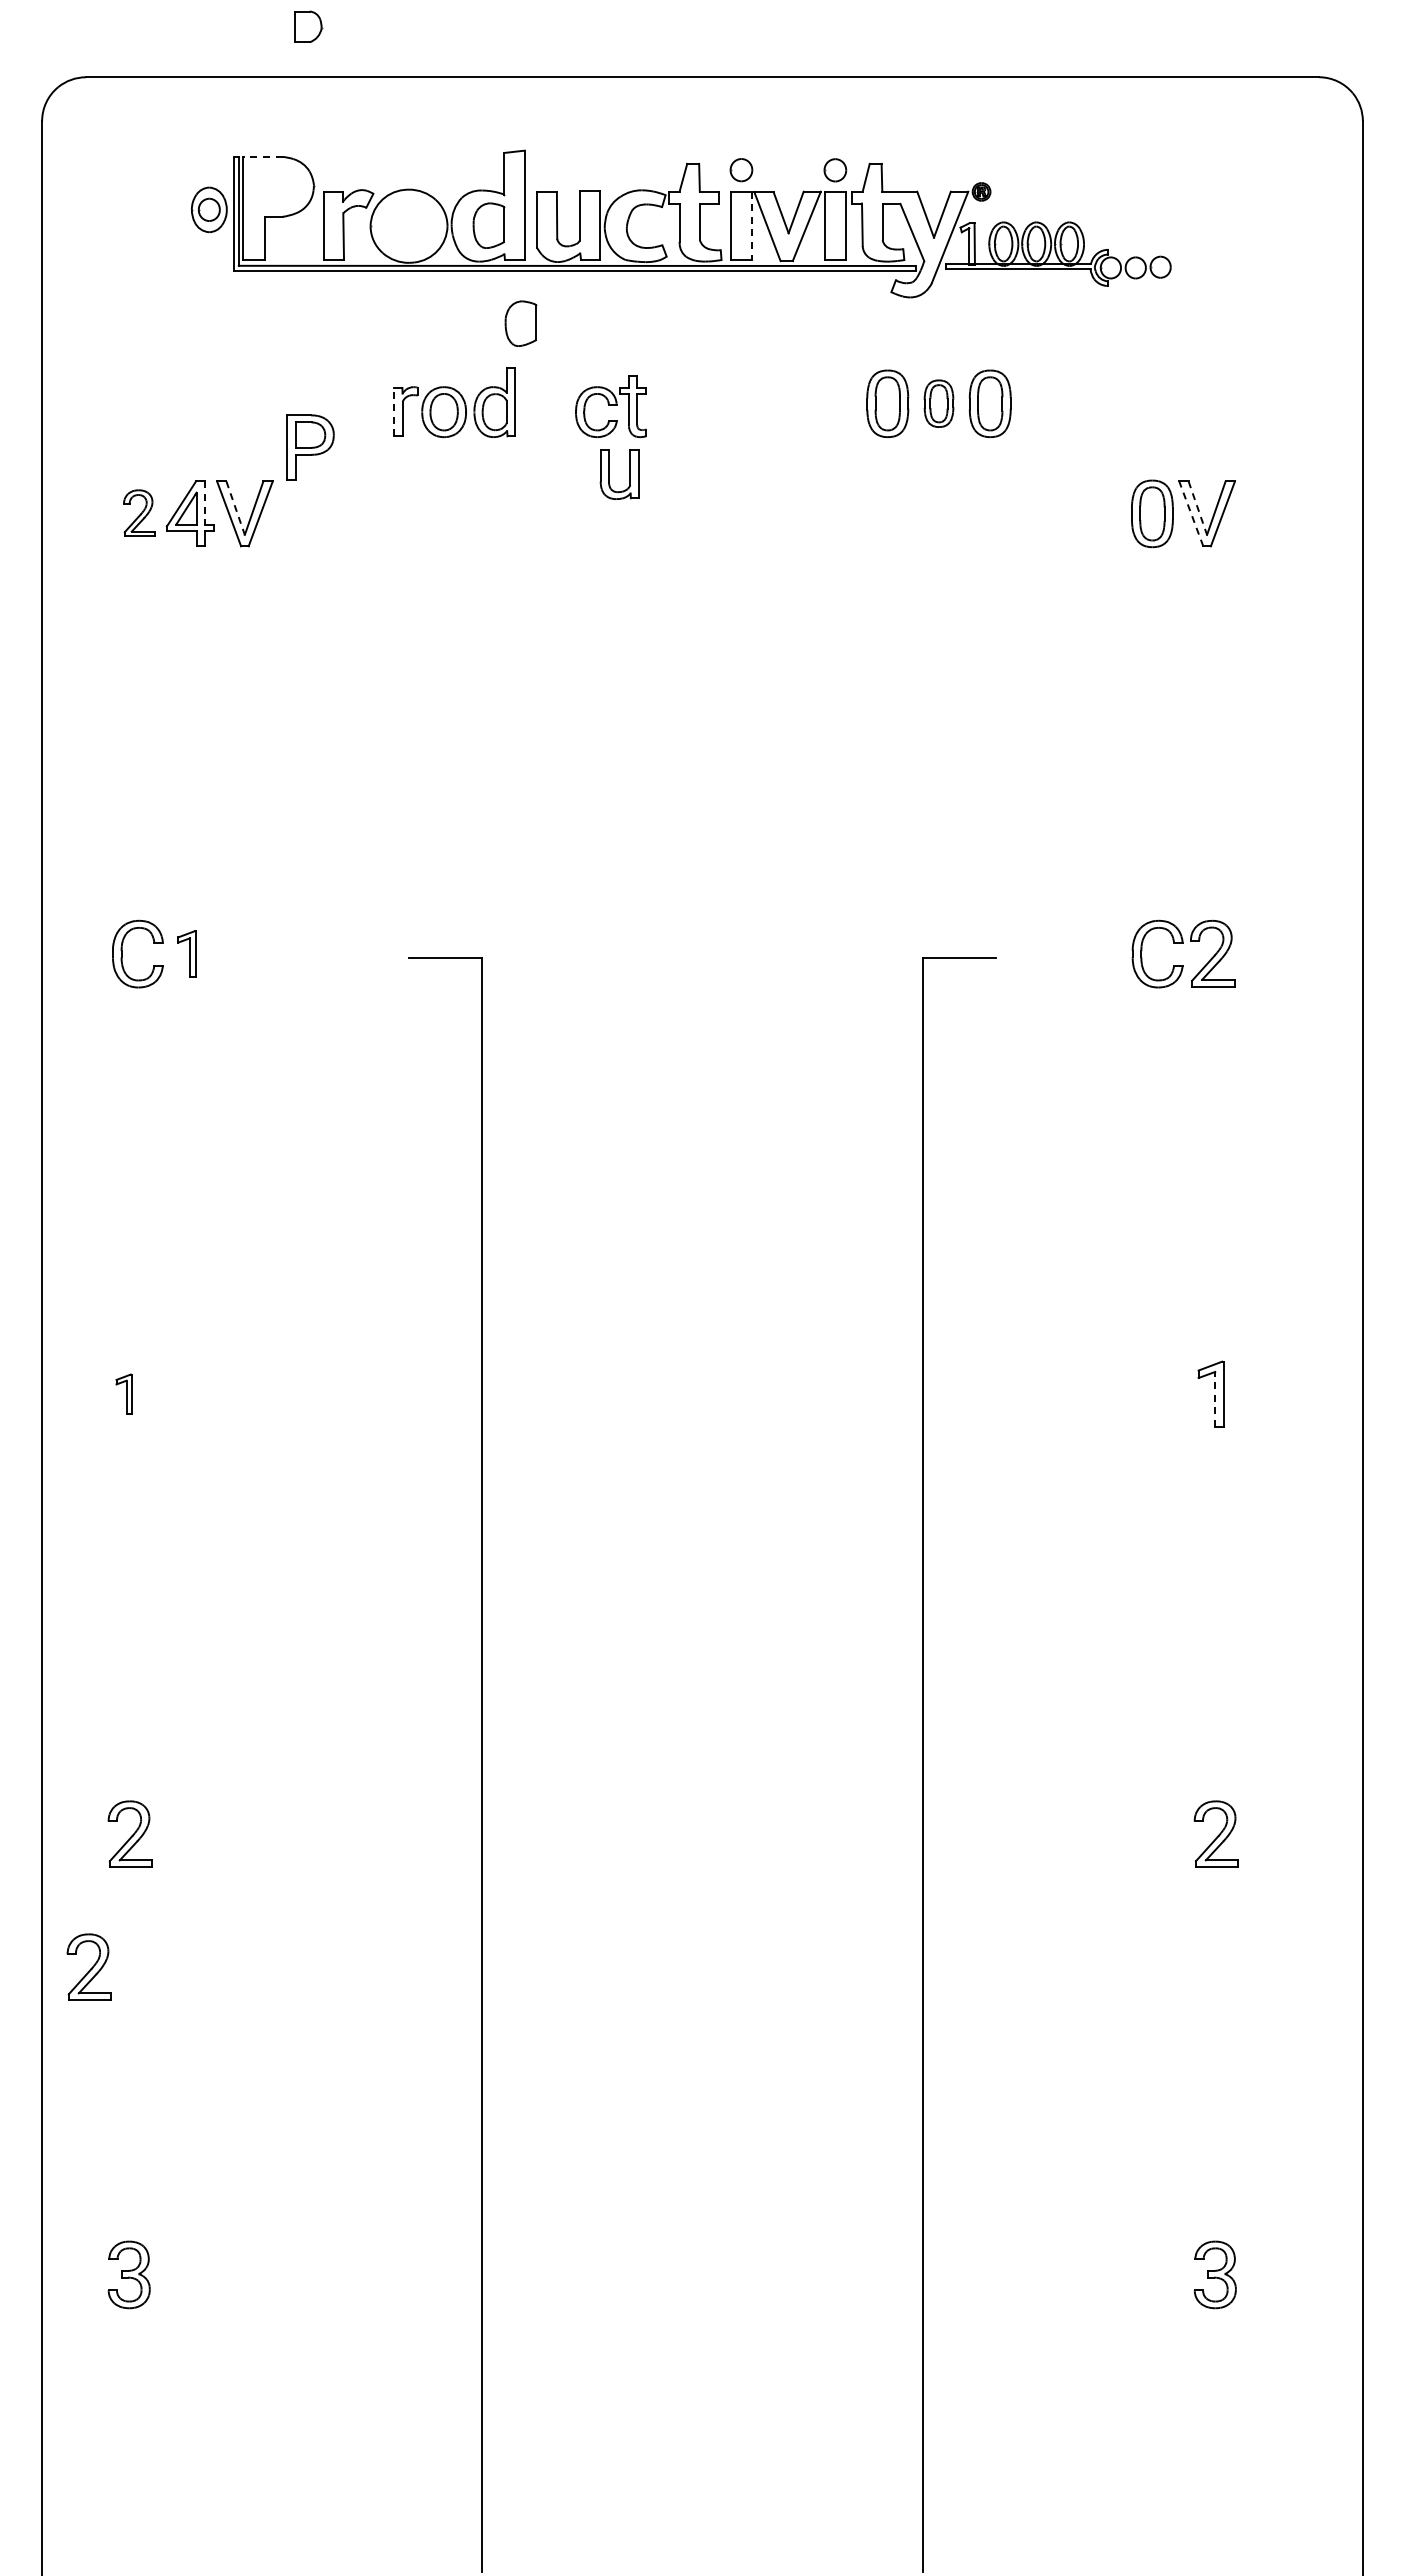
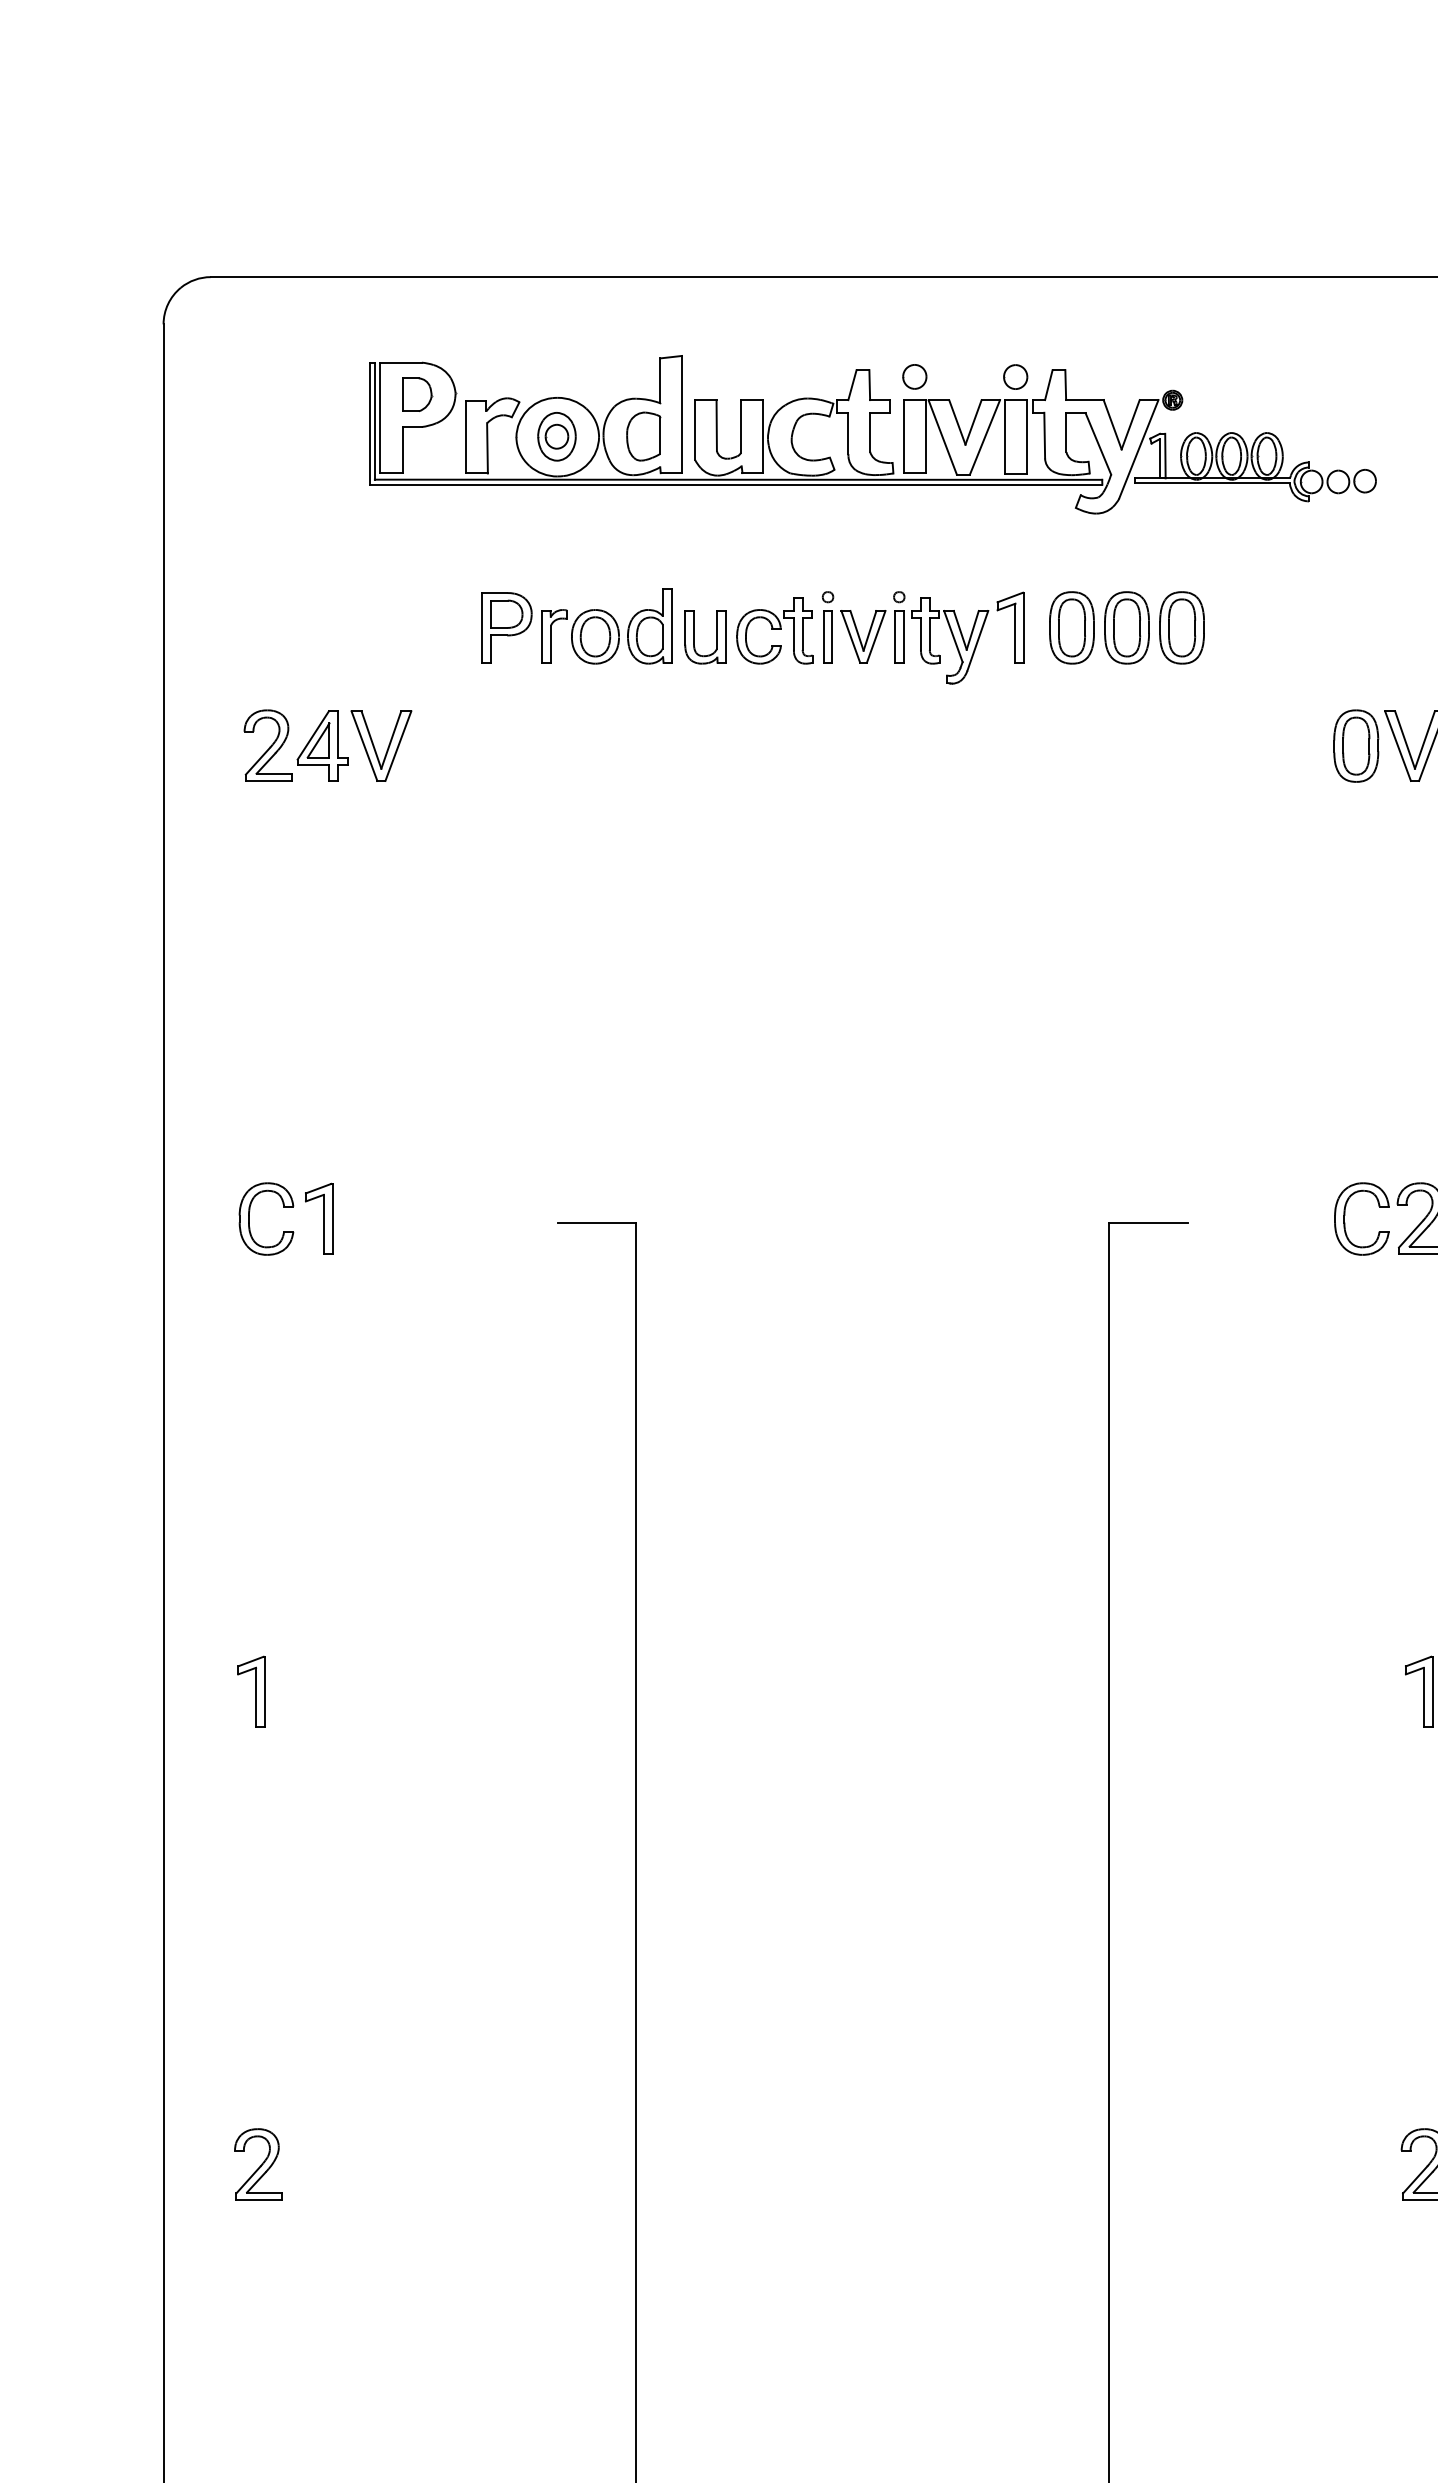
part: (308, 26) -> (417, 394), moved
line: (262, 156) -> (400, 362), dashed -> solid
part: (209, 209) -> (557, 436), moved
line: (751, 226) -> (925, 437), dashed -> solid
part: (520, 323) -> (677, 541), removed
part: (938, 403) -> (1126, 627), size x1.43
line: (394, 411) -> (542, 636), dashed -> solid
part: (748, 412) -> (922, 637), added
part: (310, 447) -> (506, 627), moved
part: (609, 474) -> (694, 637), moved
line: (204, 503) -> (338, 734), dashed -> solid
line: (235, 508) -> (371, 740), dashed -> solid
line: (1198, 508) -> (1405, 740), dashed -> solid
part: (138, 512) -> (267, 744), size x1.43
line: (1191, 513) -> (1398, 745), dashed -> solid
part: (186, 953) -> (318, 1218), size x1.43
part: (123, 1393) -> (251, 1691), size x1.67
line: (1215, 1398) -> (1424, 1696), dashed -> solid
part: (88, 1966) -> (213, 2306), removed

